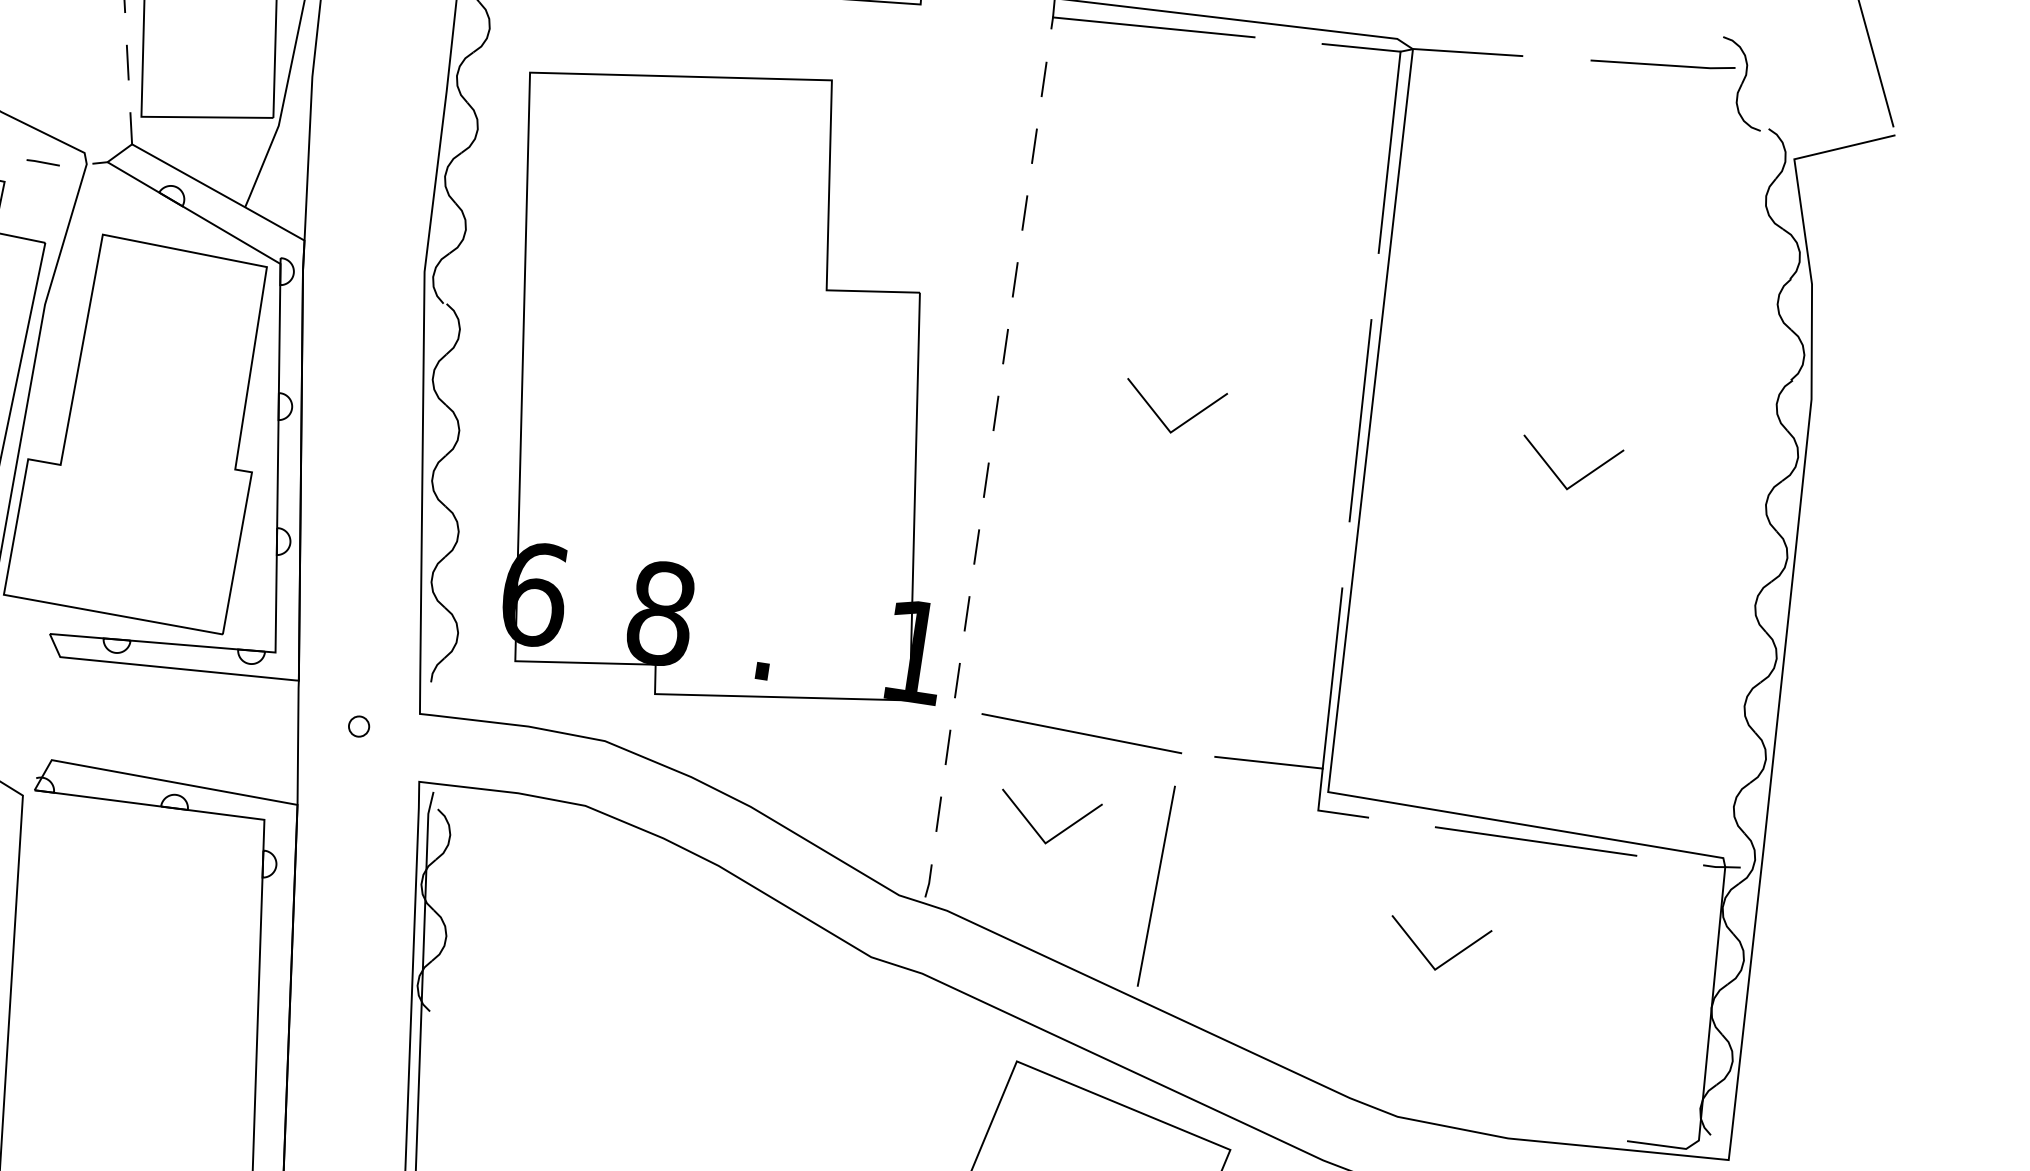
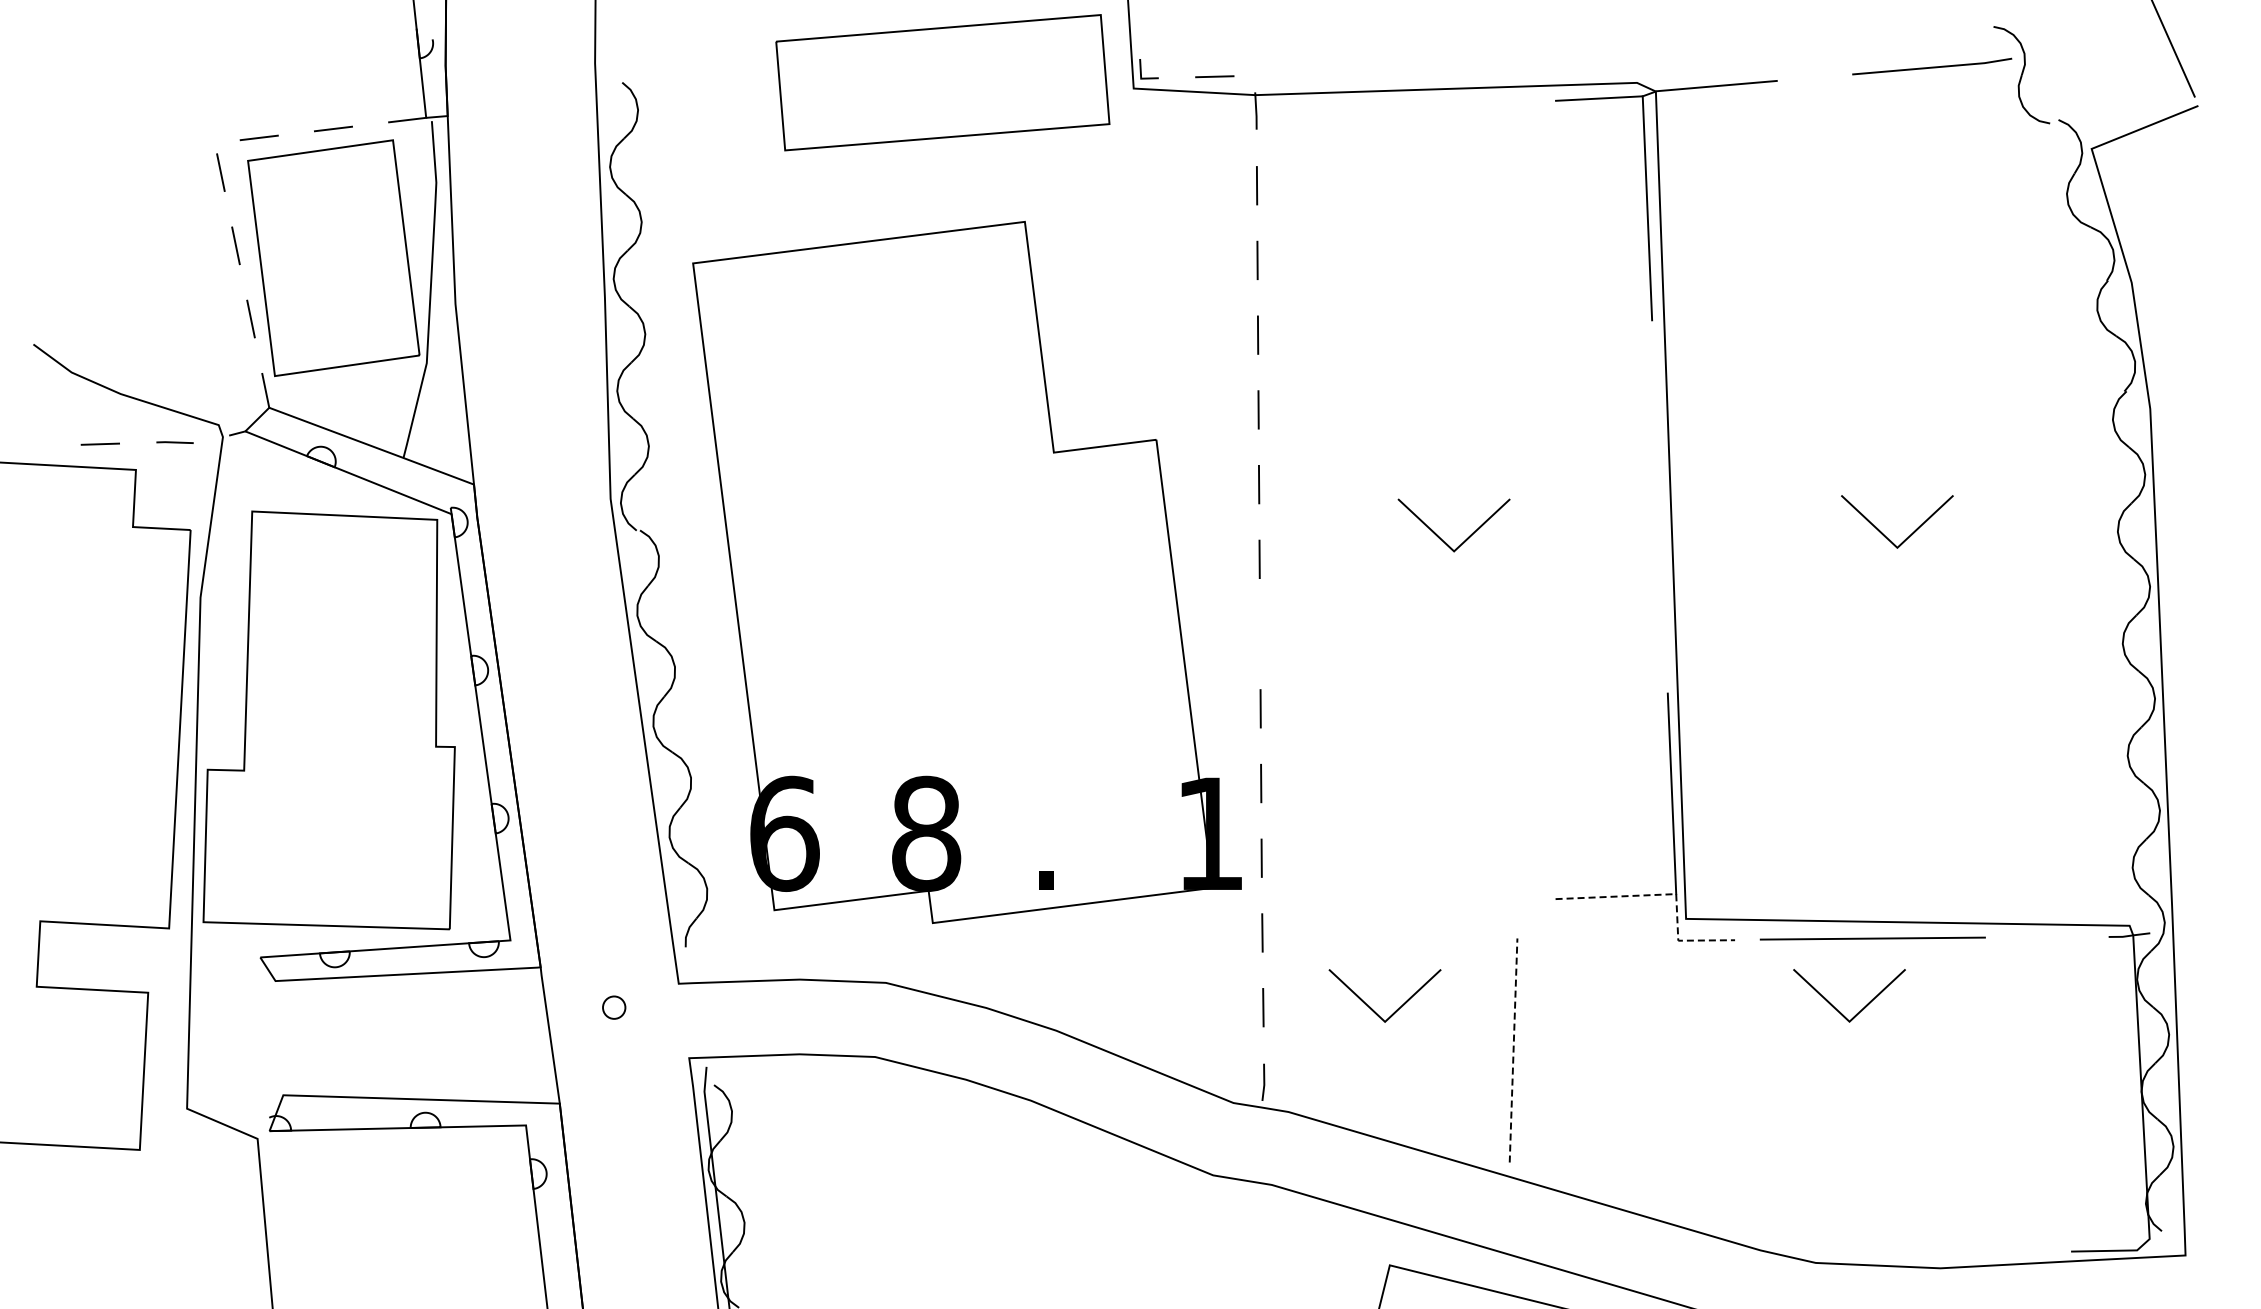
line: (1153, 27) -> (1368, 110), removed
line: (1360, 420) -> (1659, 506), removed
line: (986, 479) -> (1260, 633), removed
line: (1081, 733) -> (1406, 895), removed
line: (1316, 768) -> (1669, 894), solid -> dashed
line: (1535, 841) -> (1872, 938), moved
line: (1156, 885) -> (1513, 1049), solid -> dashed
line: (1428, 959) -> (1840, 1011), moved

